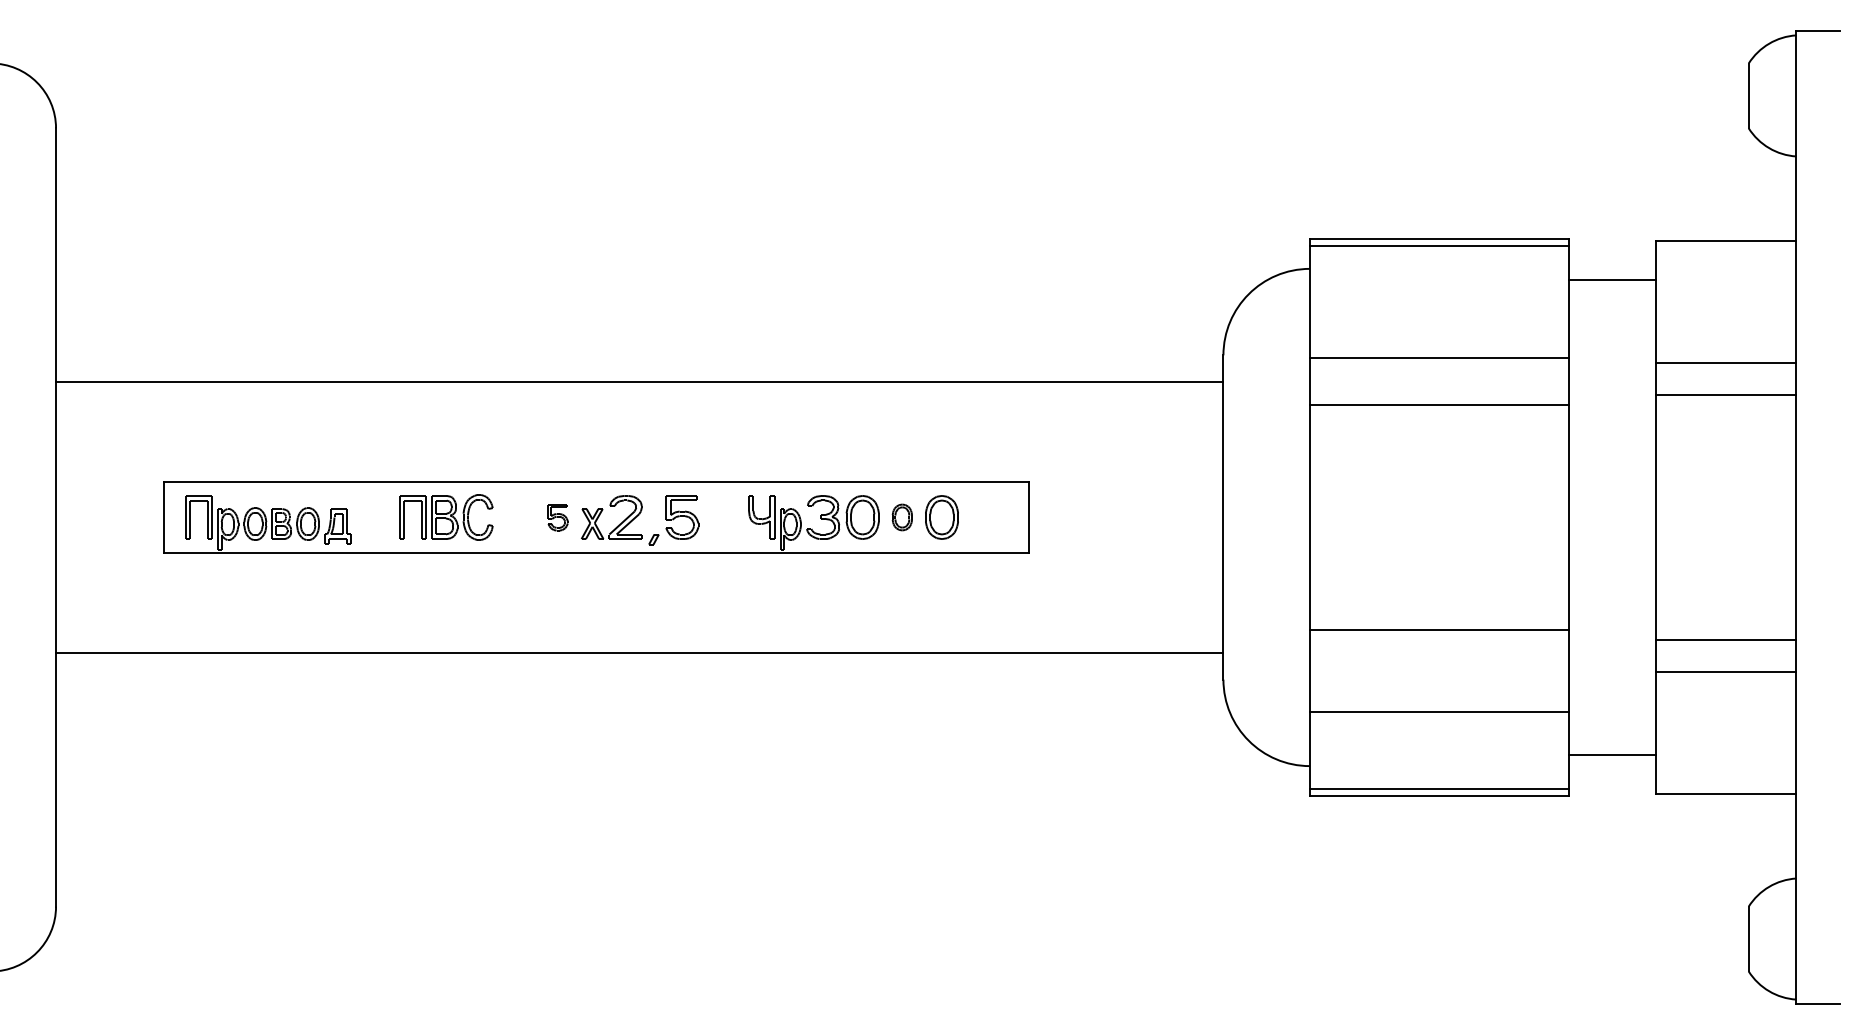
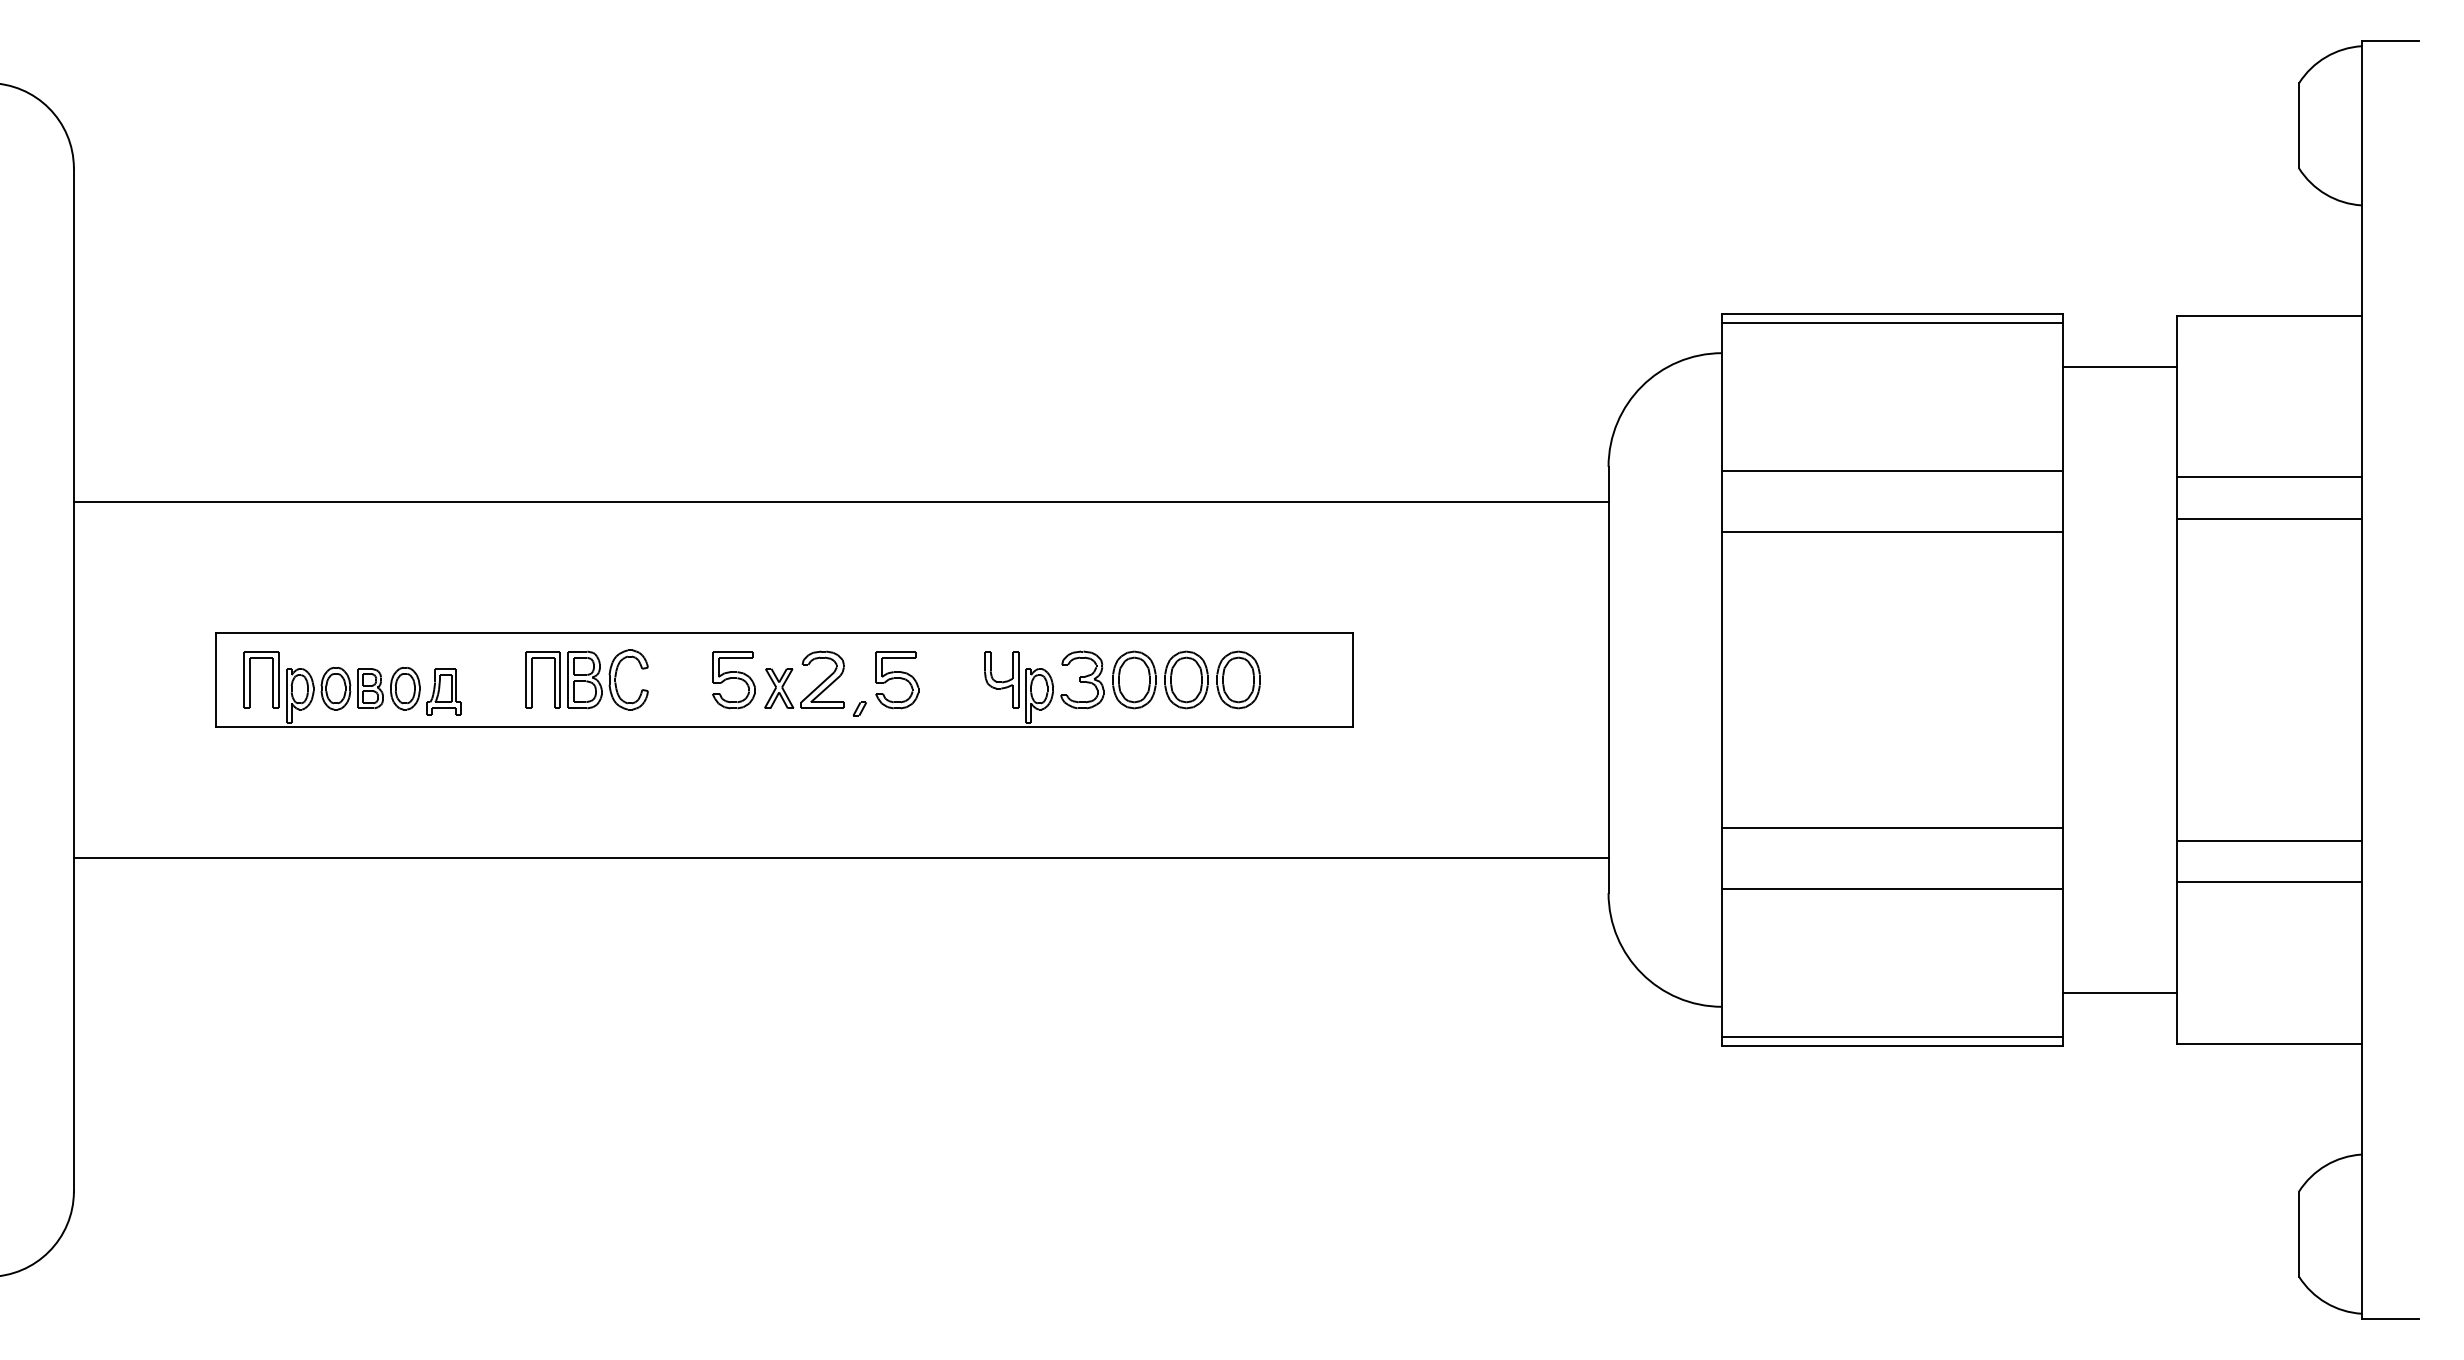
part: (557, 517) -> (733, 680), size x1.67
part: (902, 517) -> (1186, 679), size x1.67
line: (1439, 711) -> (1892, 889), moved

